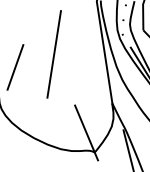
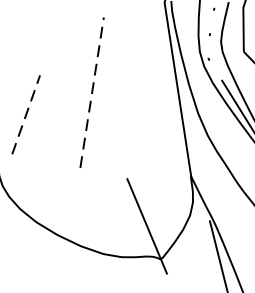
line: (54, 54) -> (92, 92), solid -> dashed
line: (15, 67) -> (26, 115), solid -> dashed

